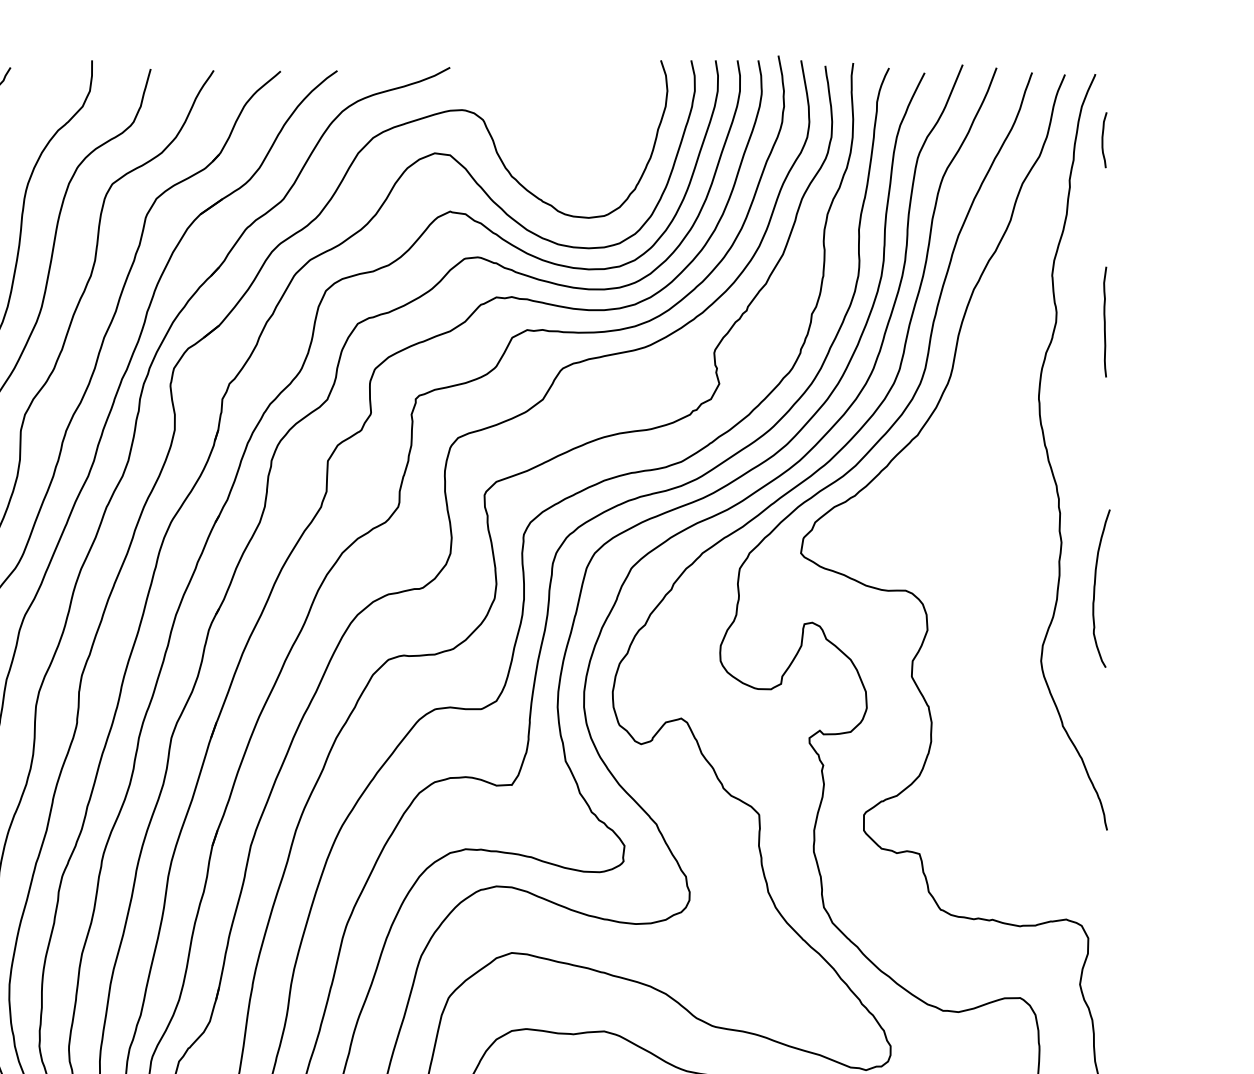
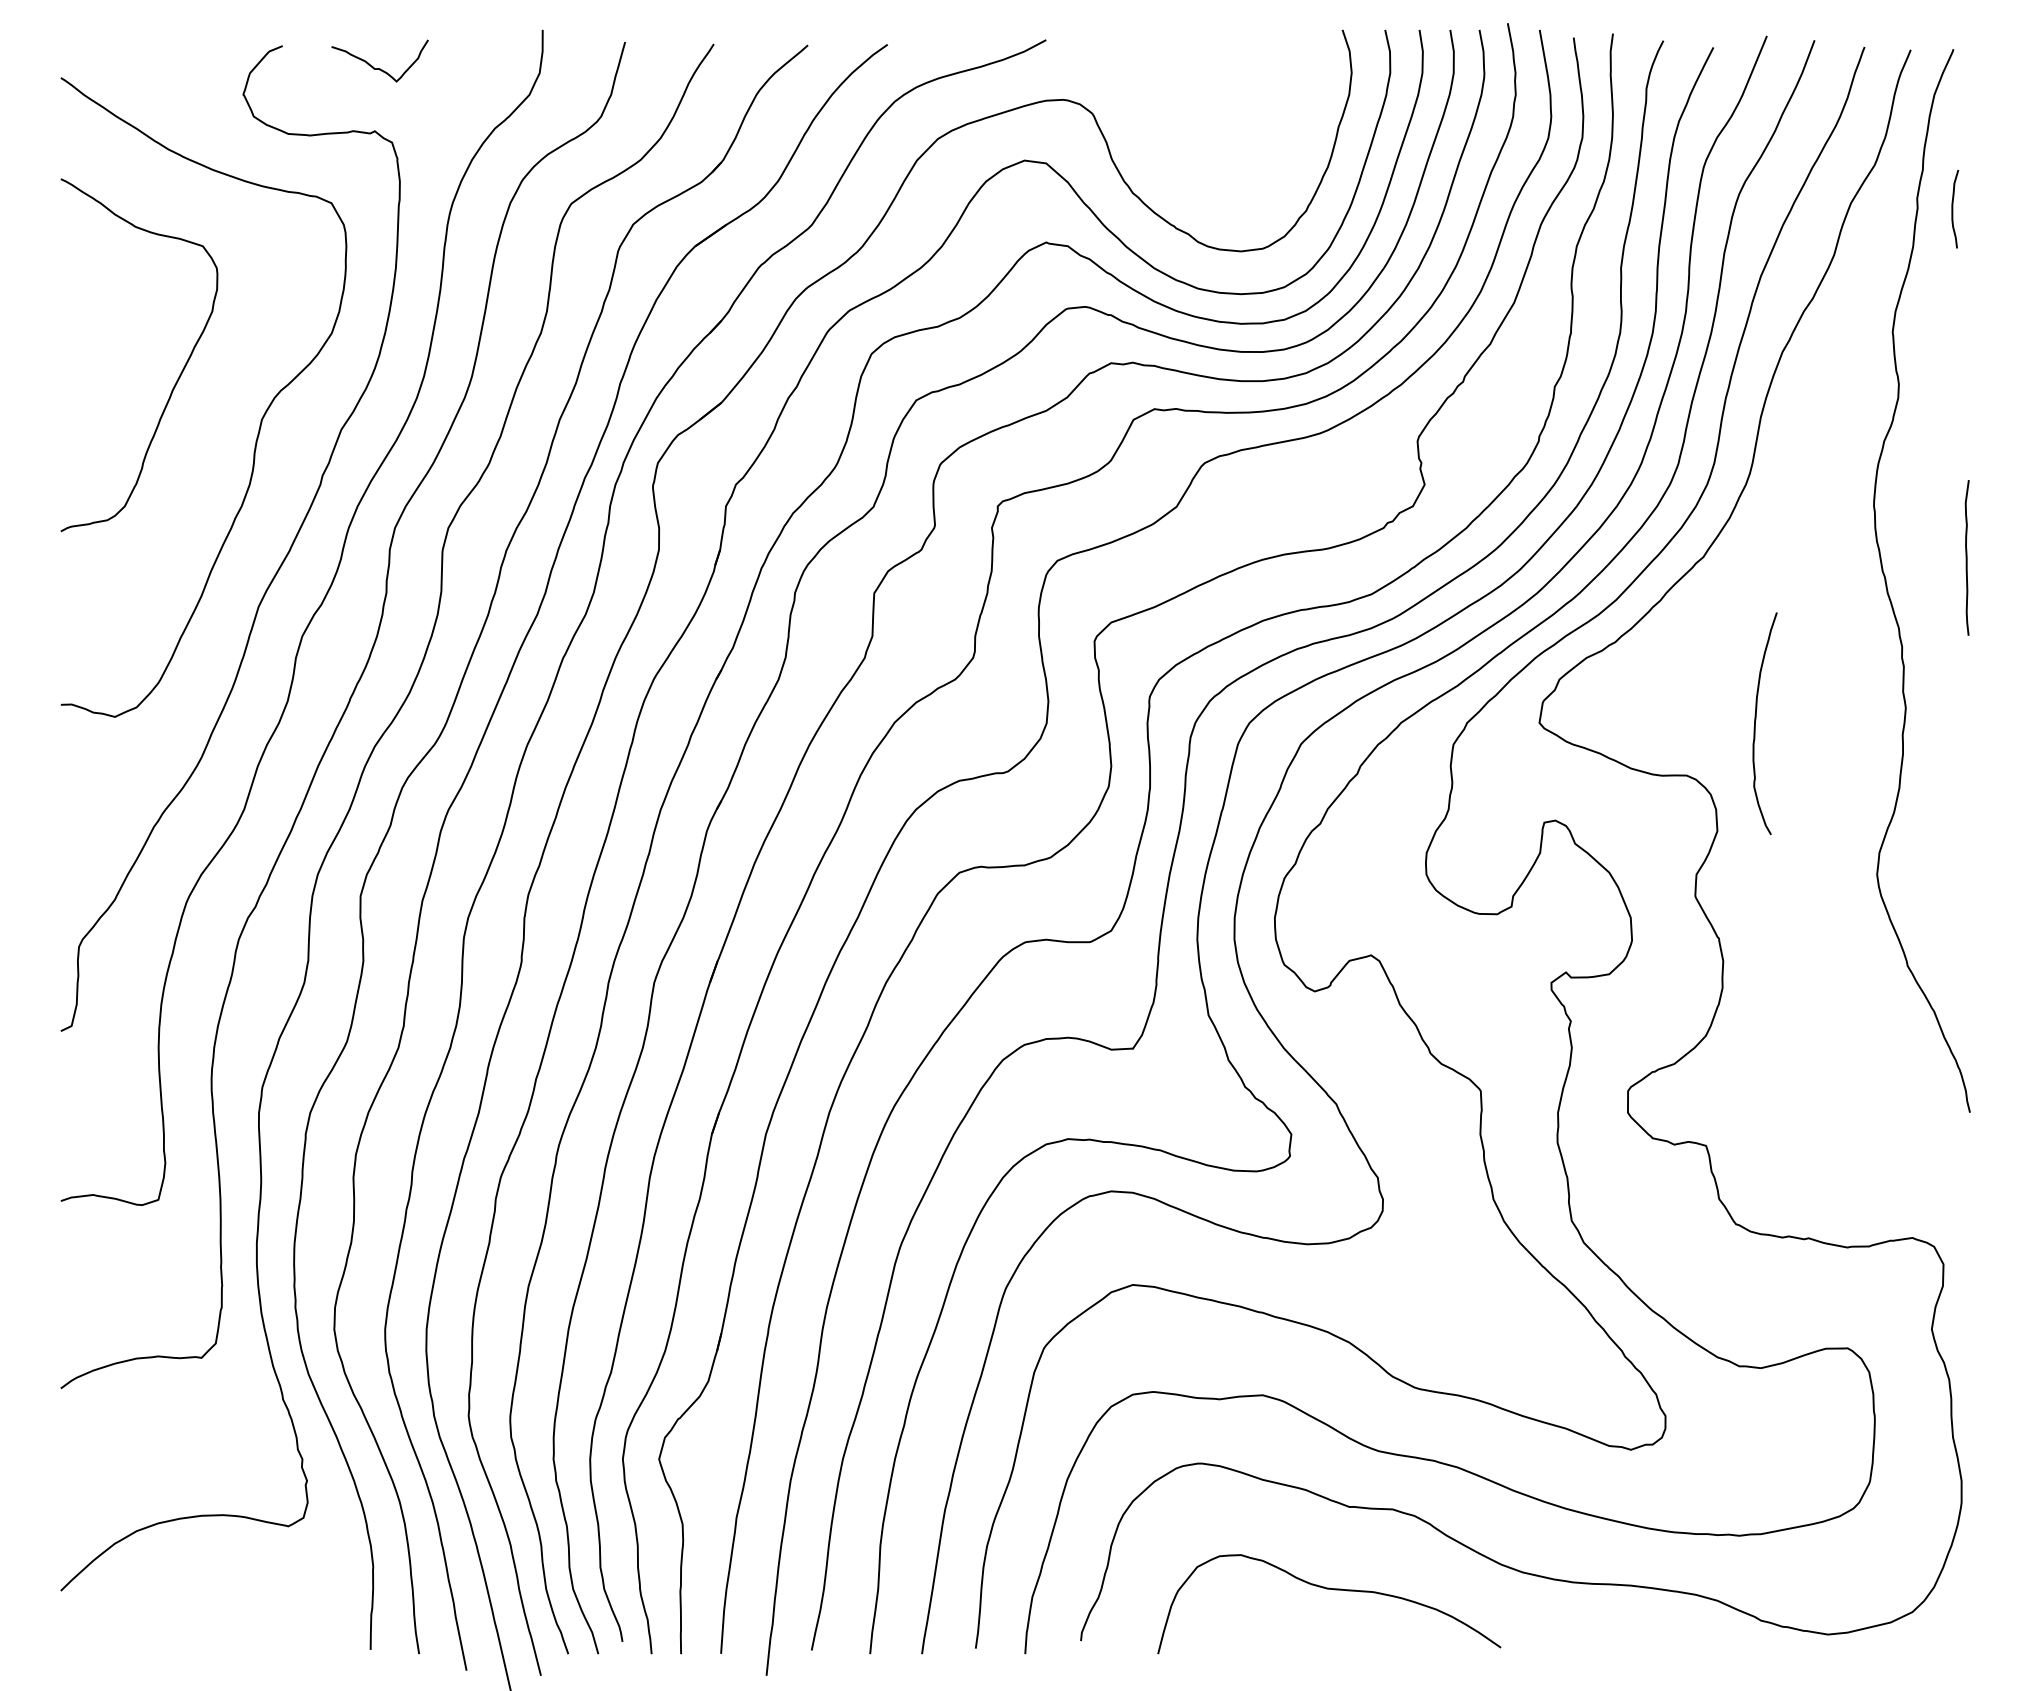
curve: (1103, 139) -> (1953, 208), moved
curve: (1104, 321) -> (1966, 557), moved
curve: (1095, 586) -> (1756, 720), moved

